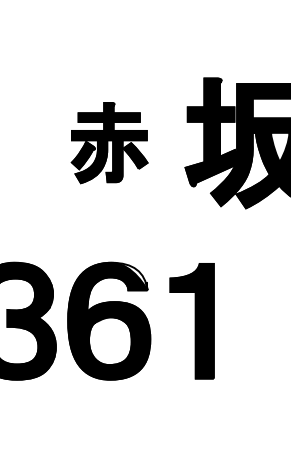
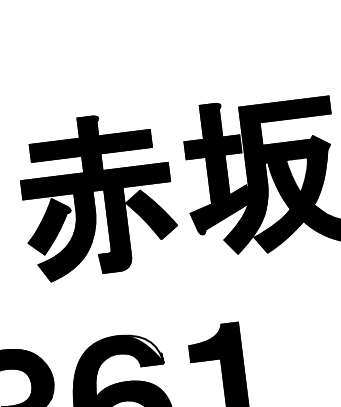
part: (109, 142) -> (97, 195), size x1.67

